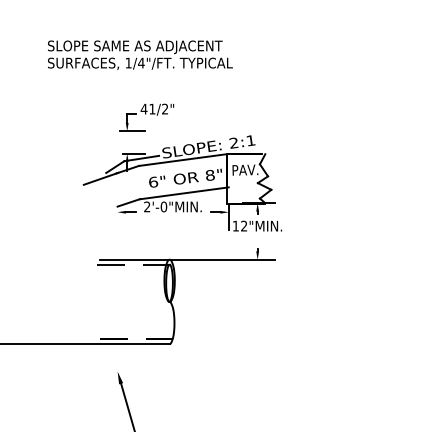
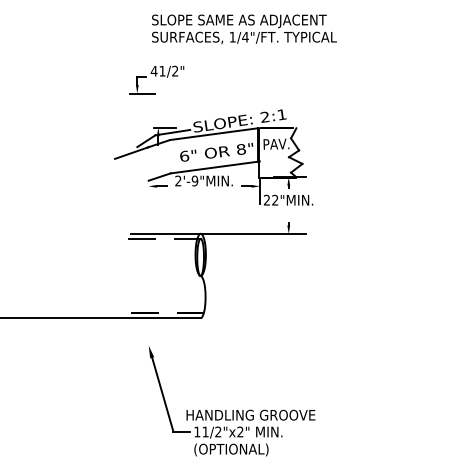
text: (140, 55) -> (244, 29), moved
part: (146, 117) -> (156, 79), moved
text: (163, 207) -> (194, 181), 2'-0"MIN. -> 2'-9"MIN.
text: (235, 225) -> (266, 199), 12"MIN. -> 22"MIN.

